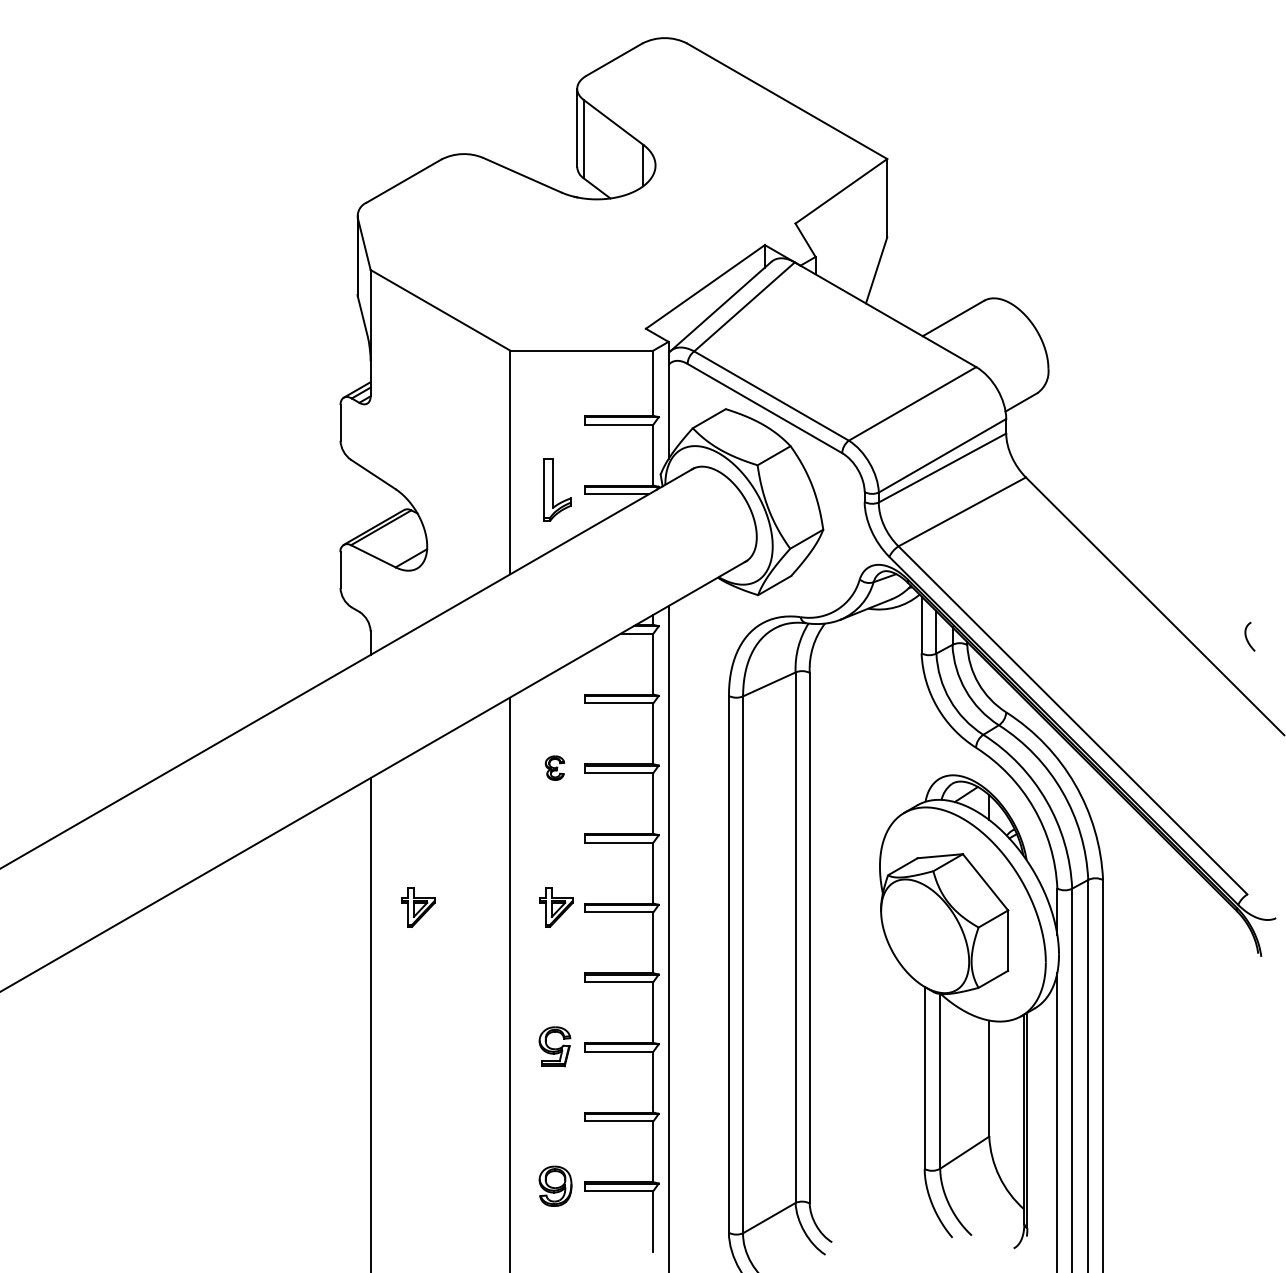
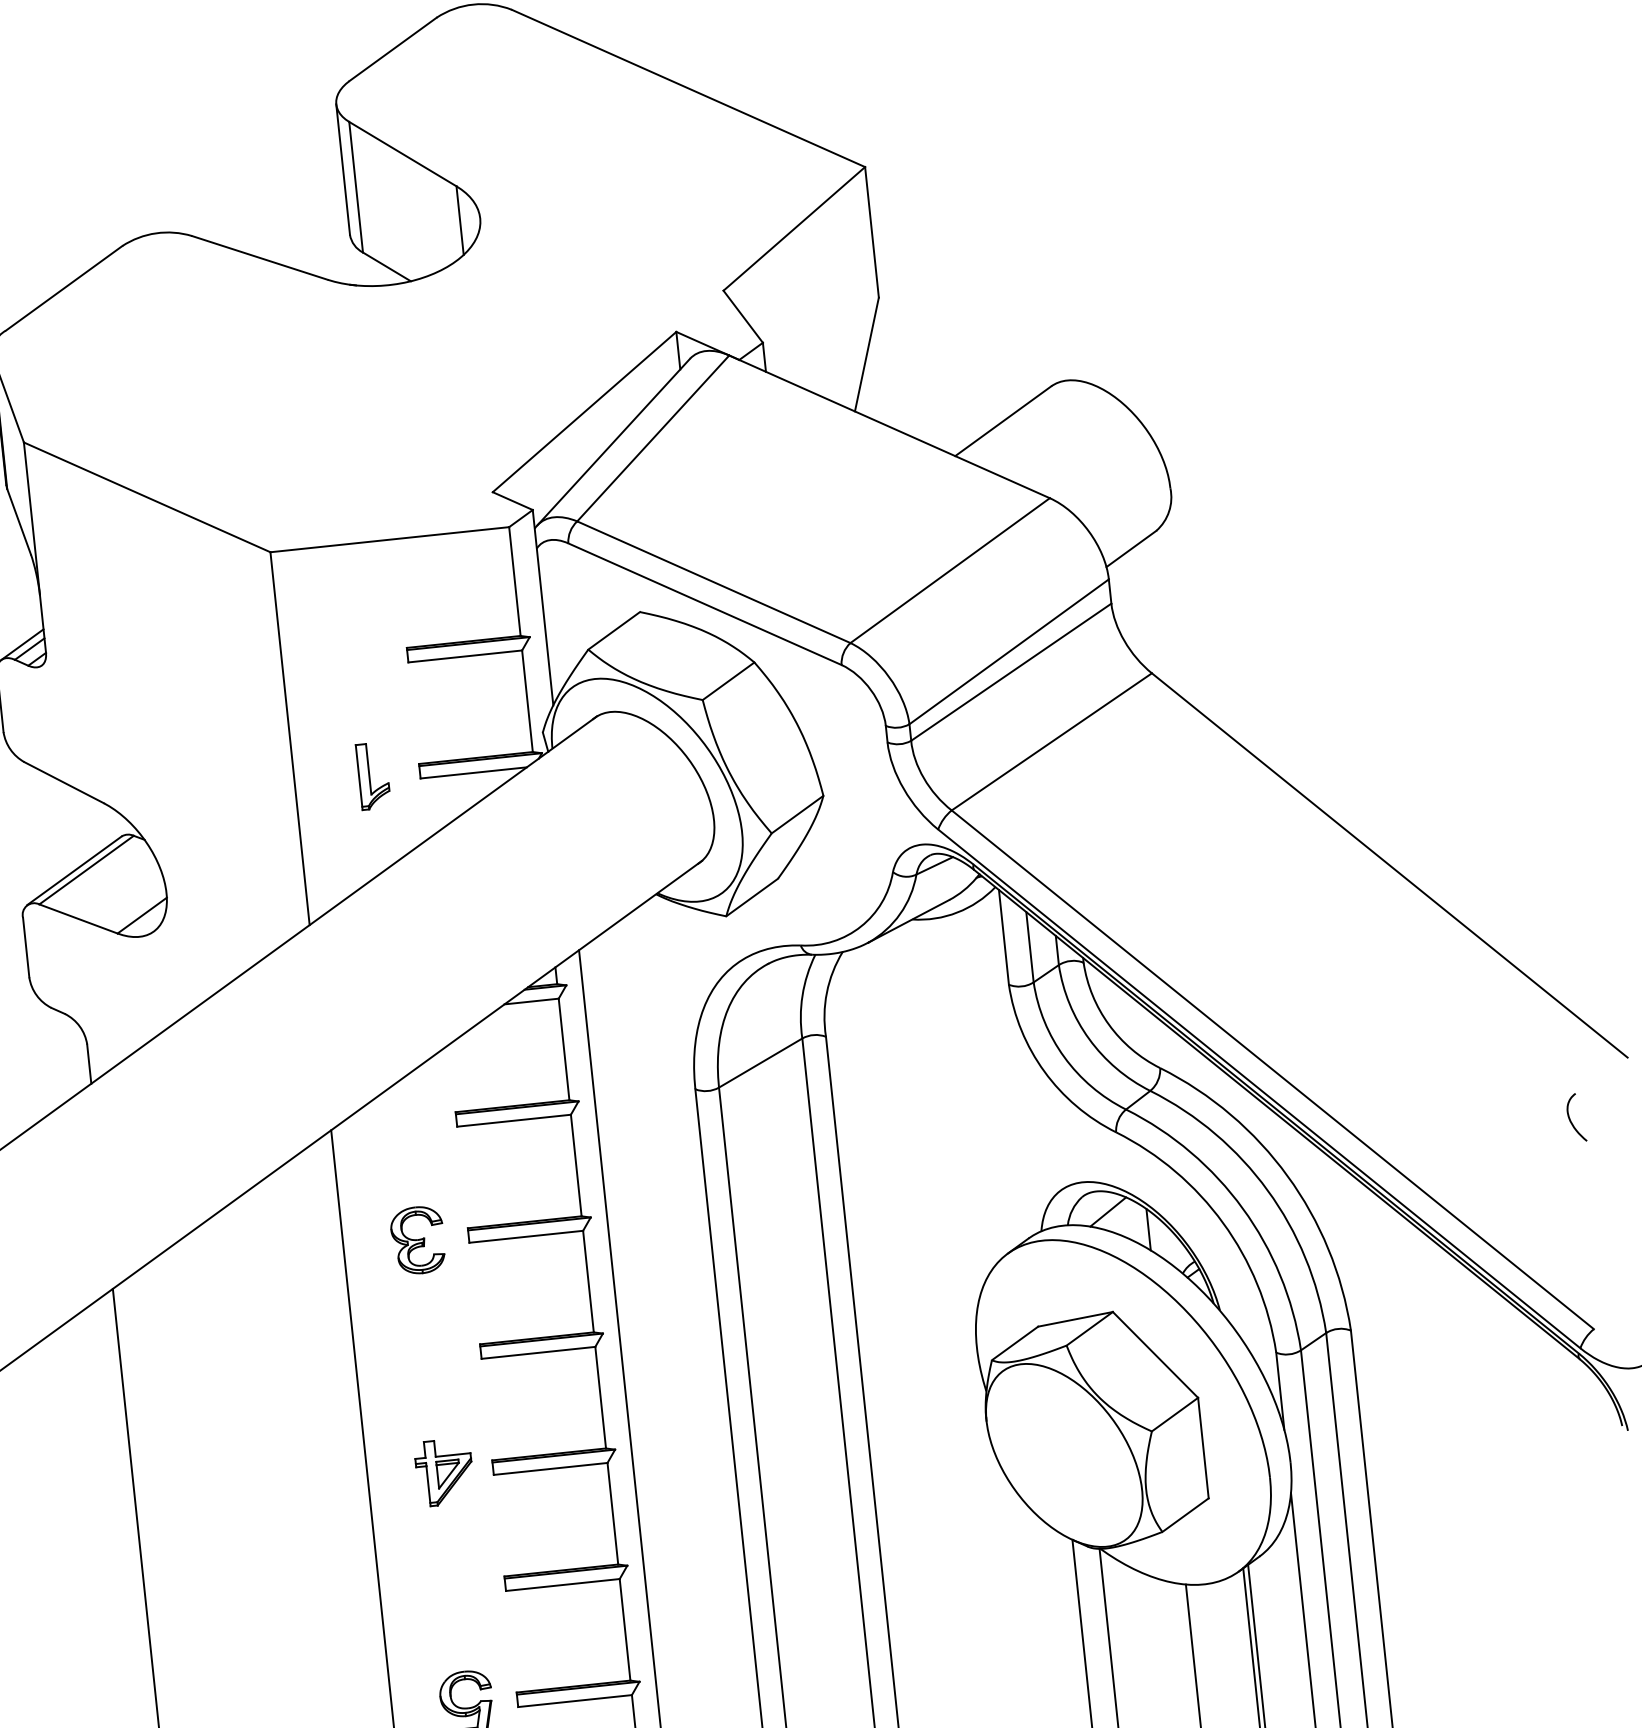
part: (557, 489) -> (373, 775), size x0.62
curve: (1247, 637) -> (1572, 1119), moved
part: (554, 767) -> (417, 1239), size x1.67
part: (418, 907) -> (215, 1496), removed

